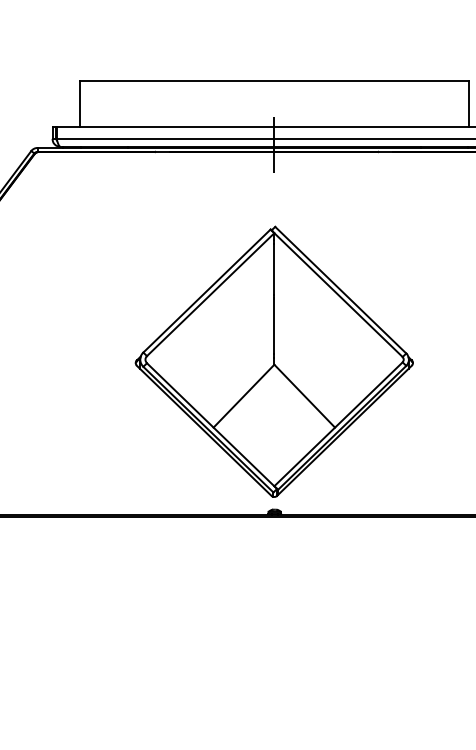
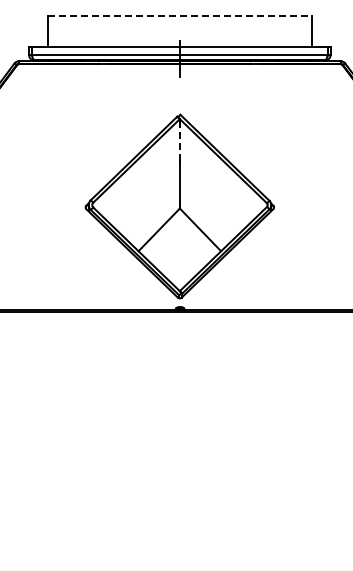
line: (275, 80) -> (180, 15), solid -> dashed
line: (273, 269) -> (179, 143), solid -> dashed

